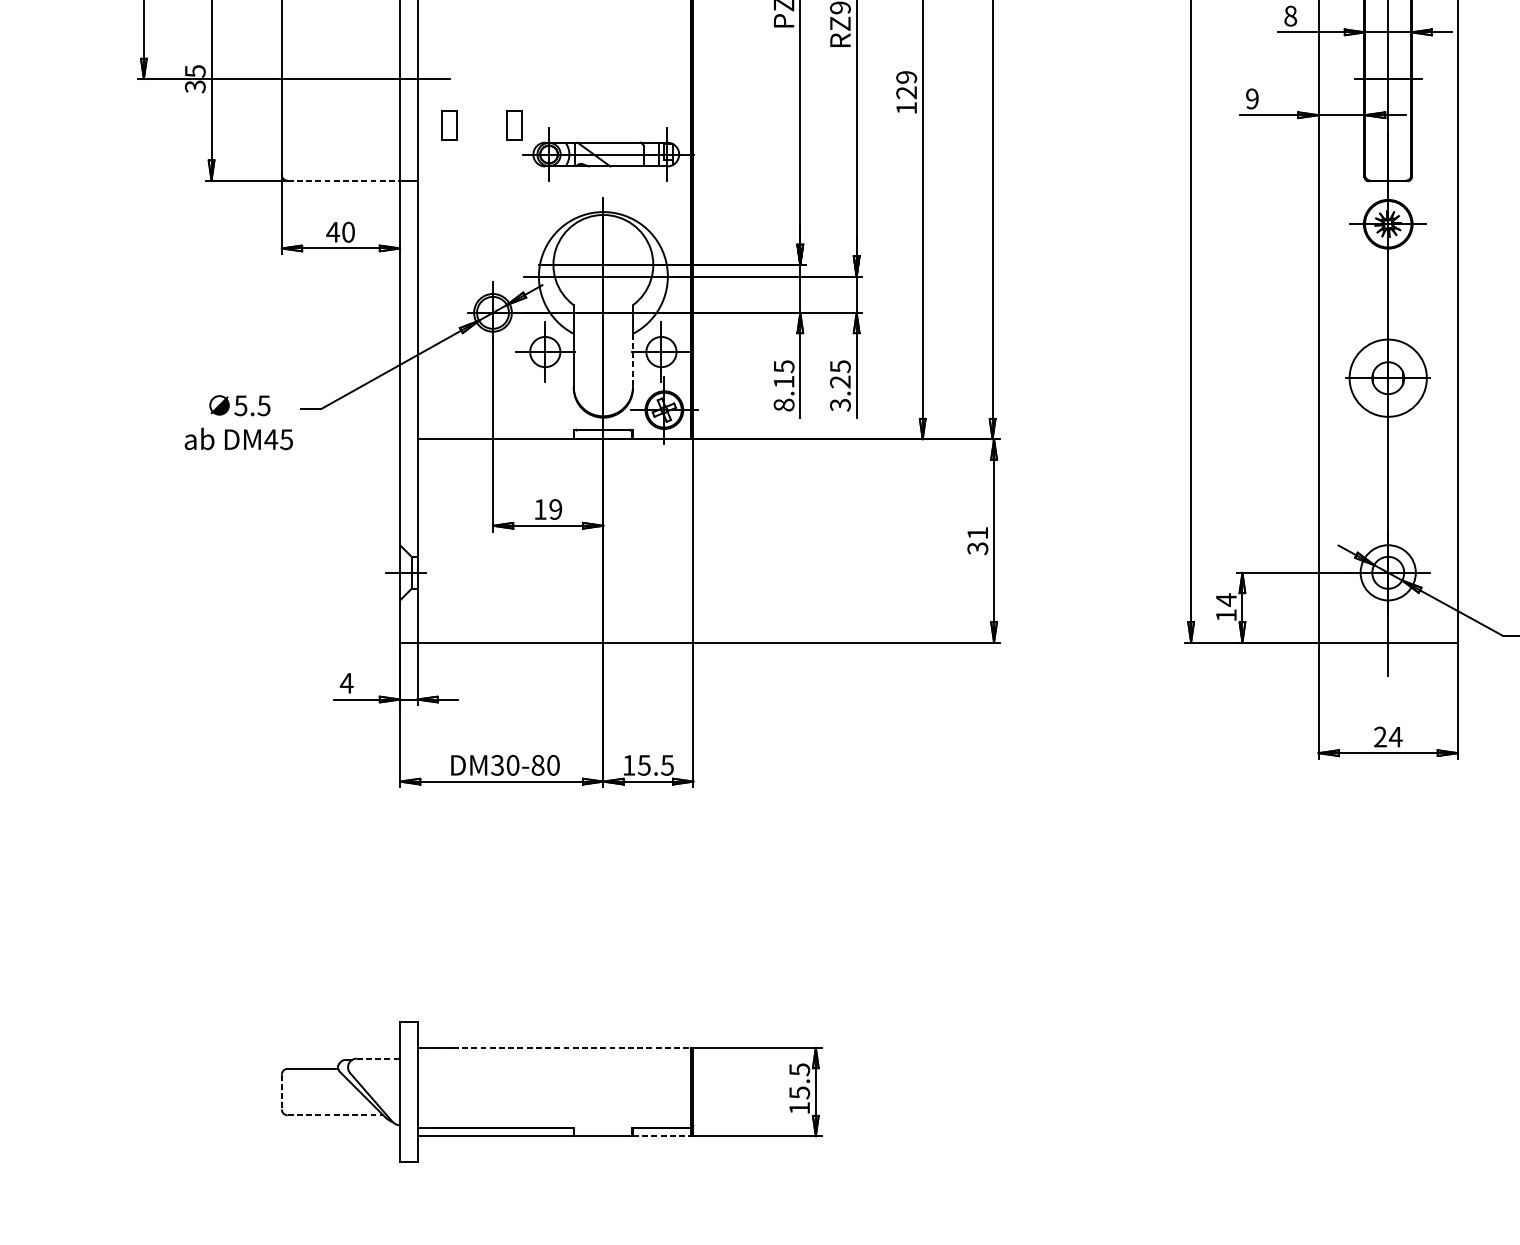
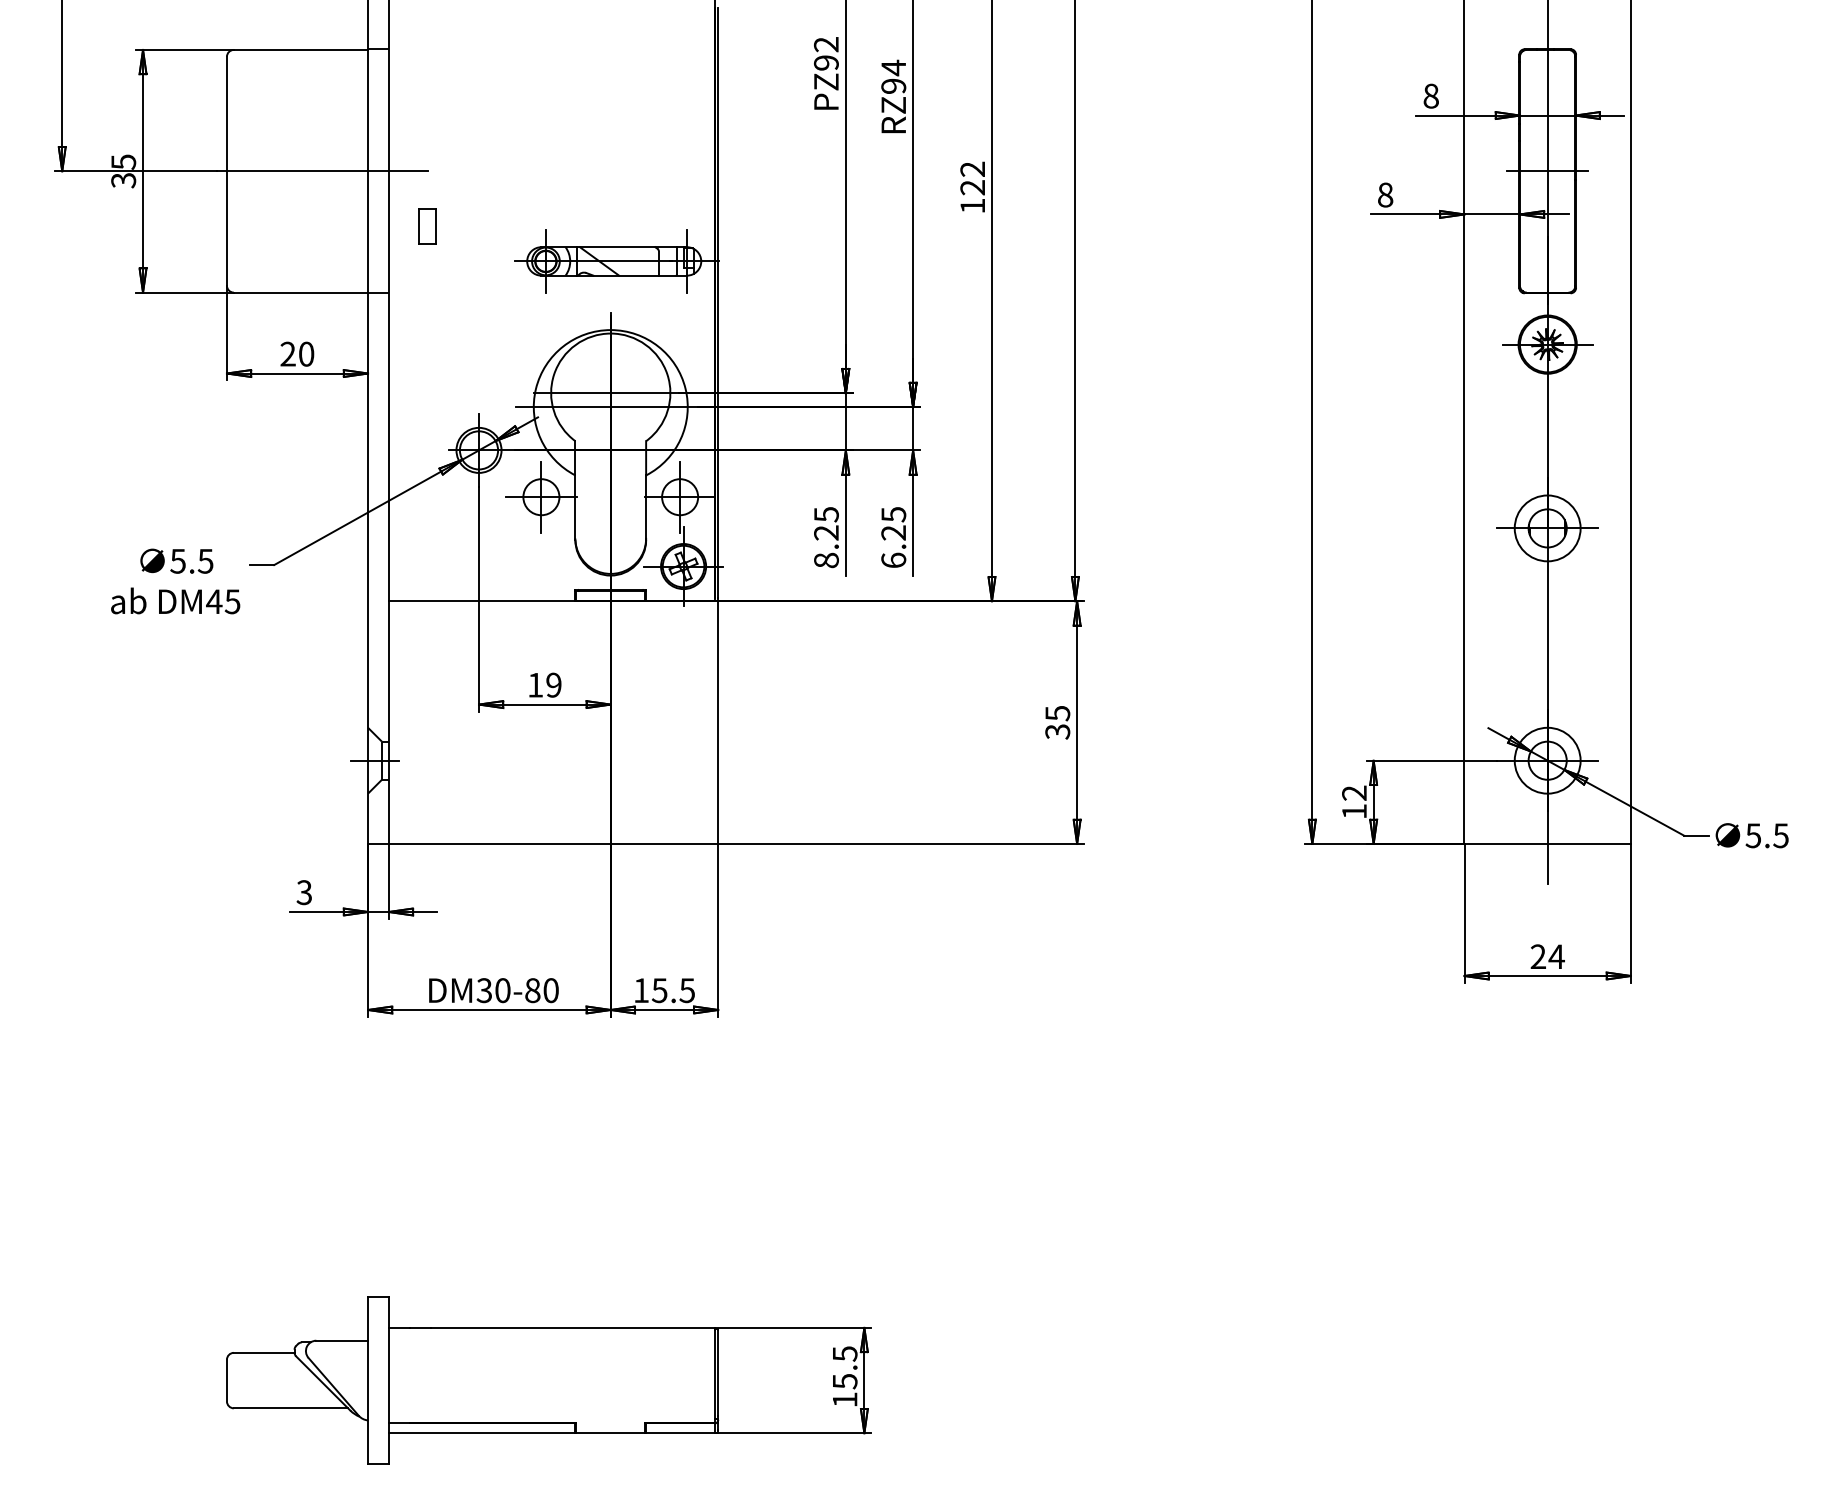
text: (906, 76) -> (972, 168), 129 -> 122
text: (1252, 98) -> (1385, 194), 9 -> 8
part: (514, 125) -> (504, 226), removed
line: (344, 180) -> (301, 292), dashed -> solid
text: (332, 231) -> (287, 353), 40 -> 20
line: (633, 361) -> (646, 508), dashed -> solid
circle: (1388, 378) -> (1547, 528), size x0.71
text: (784, 381) -> (826, 532), 8.15 -> 8.25
text: (840, 405) -> (893, 560), 3.25 -> 6.25
text: (977, 533) -> (1057, 713), 31 -> 35
text: (1226, 600) -> (1354, 793), 14 -> 12
text: (346, 683) -> (304, 892), 4 -> 3
line: (571, 1047) -> (572, 1327), dashed -> solid
line: (378, 1058) -> (342, 1340), dashed -> solid
line: (281, 1092) -> (226, 1380), dashed -> solid
line: (335, 1115) -> (291, 1408), dashed -> solid
line: (661, 1136) -> (680, 1433), dashed -> solid

